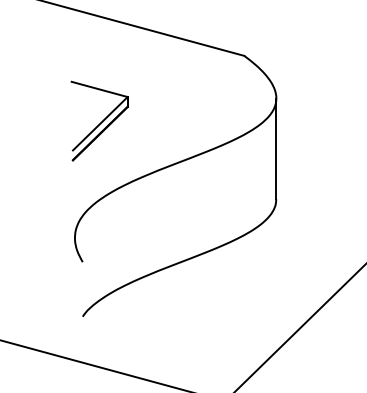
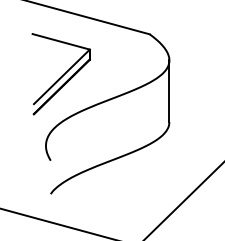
part: (98, 121) -> (60, 74), size x1.67

